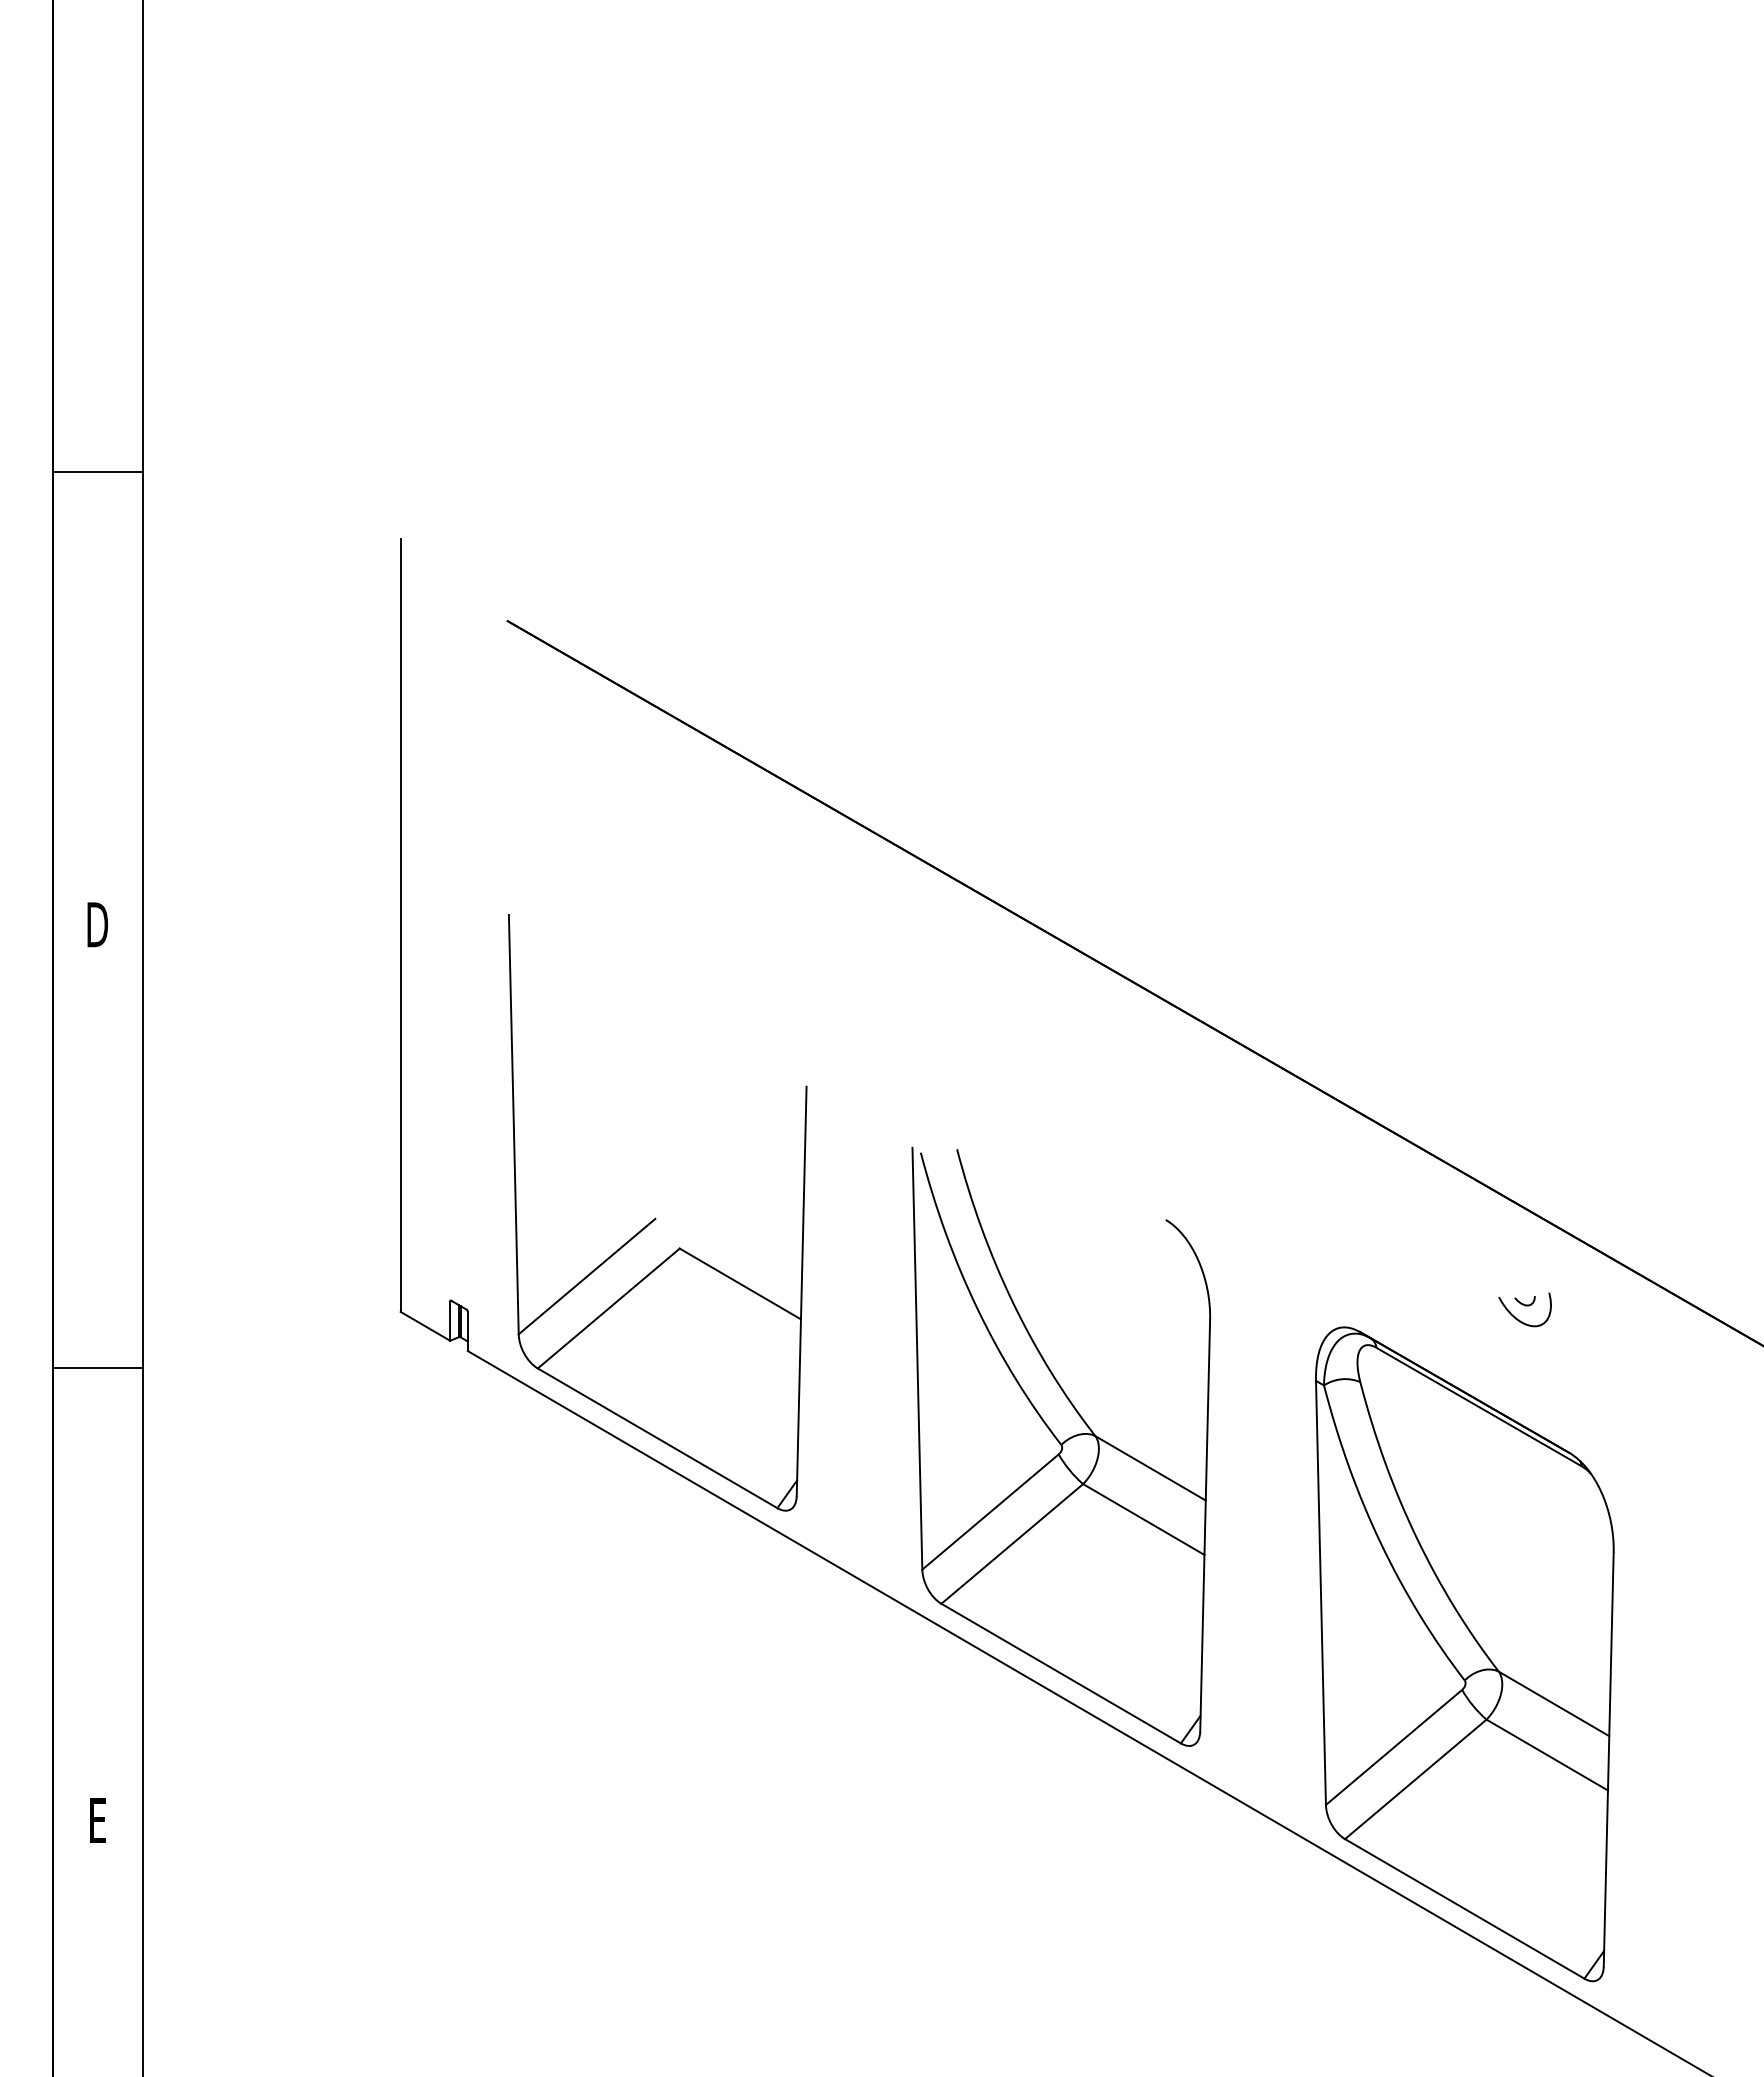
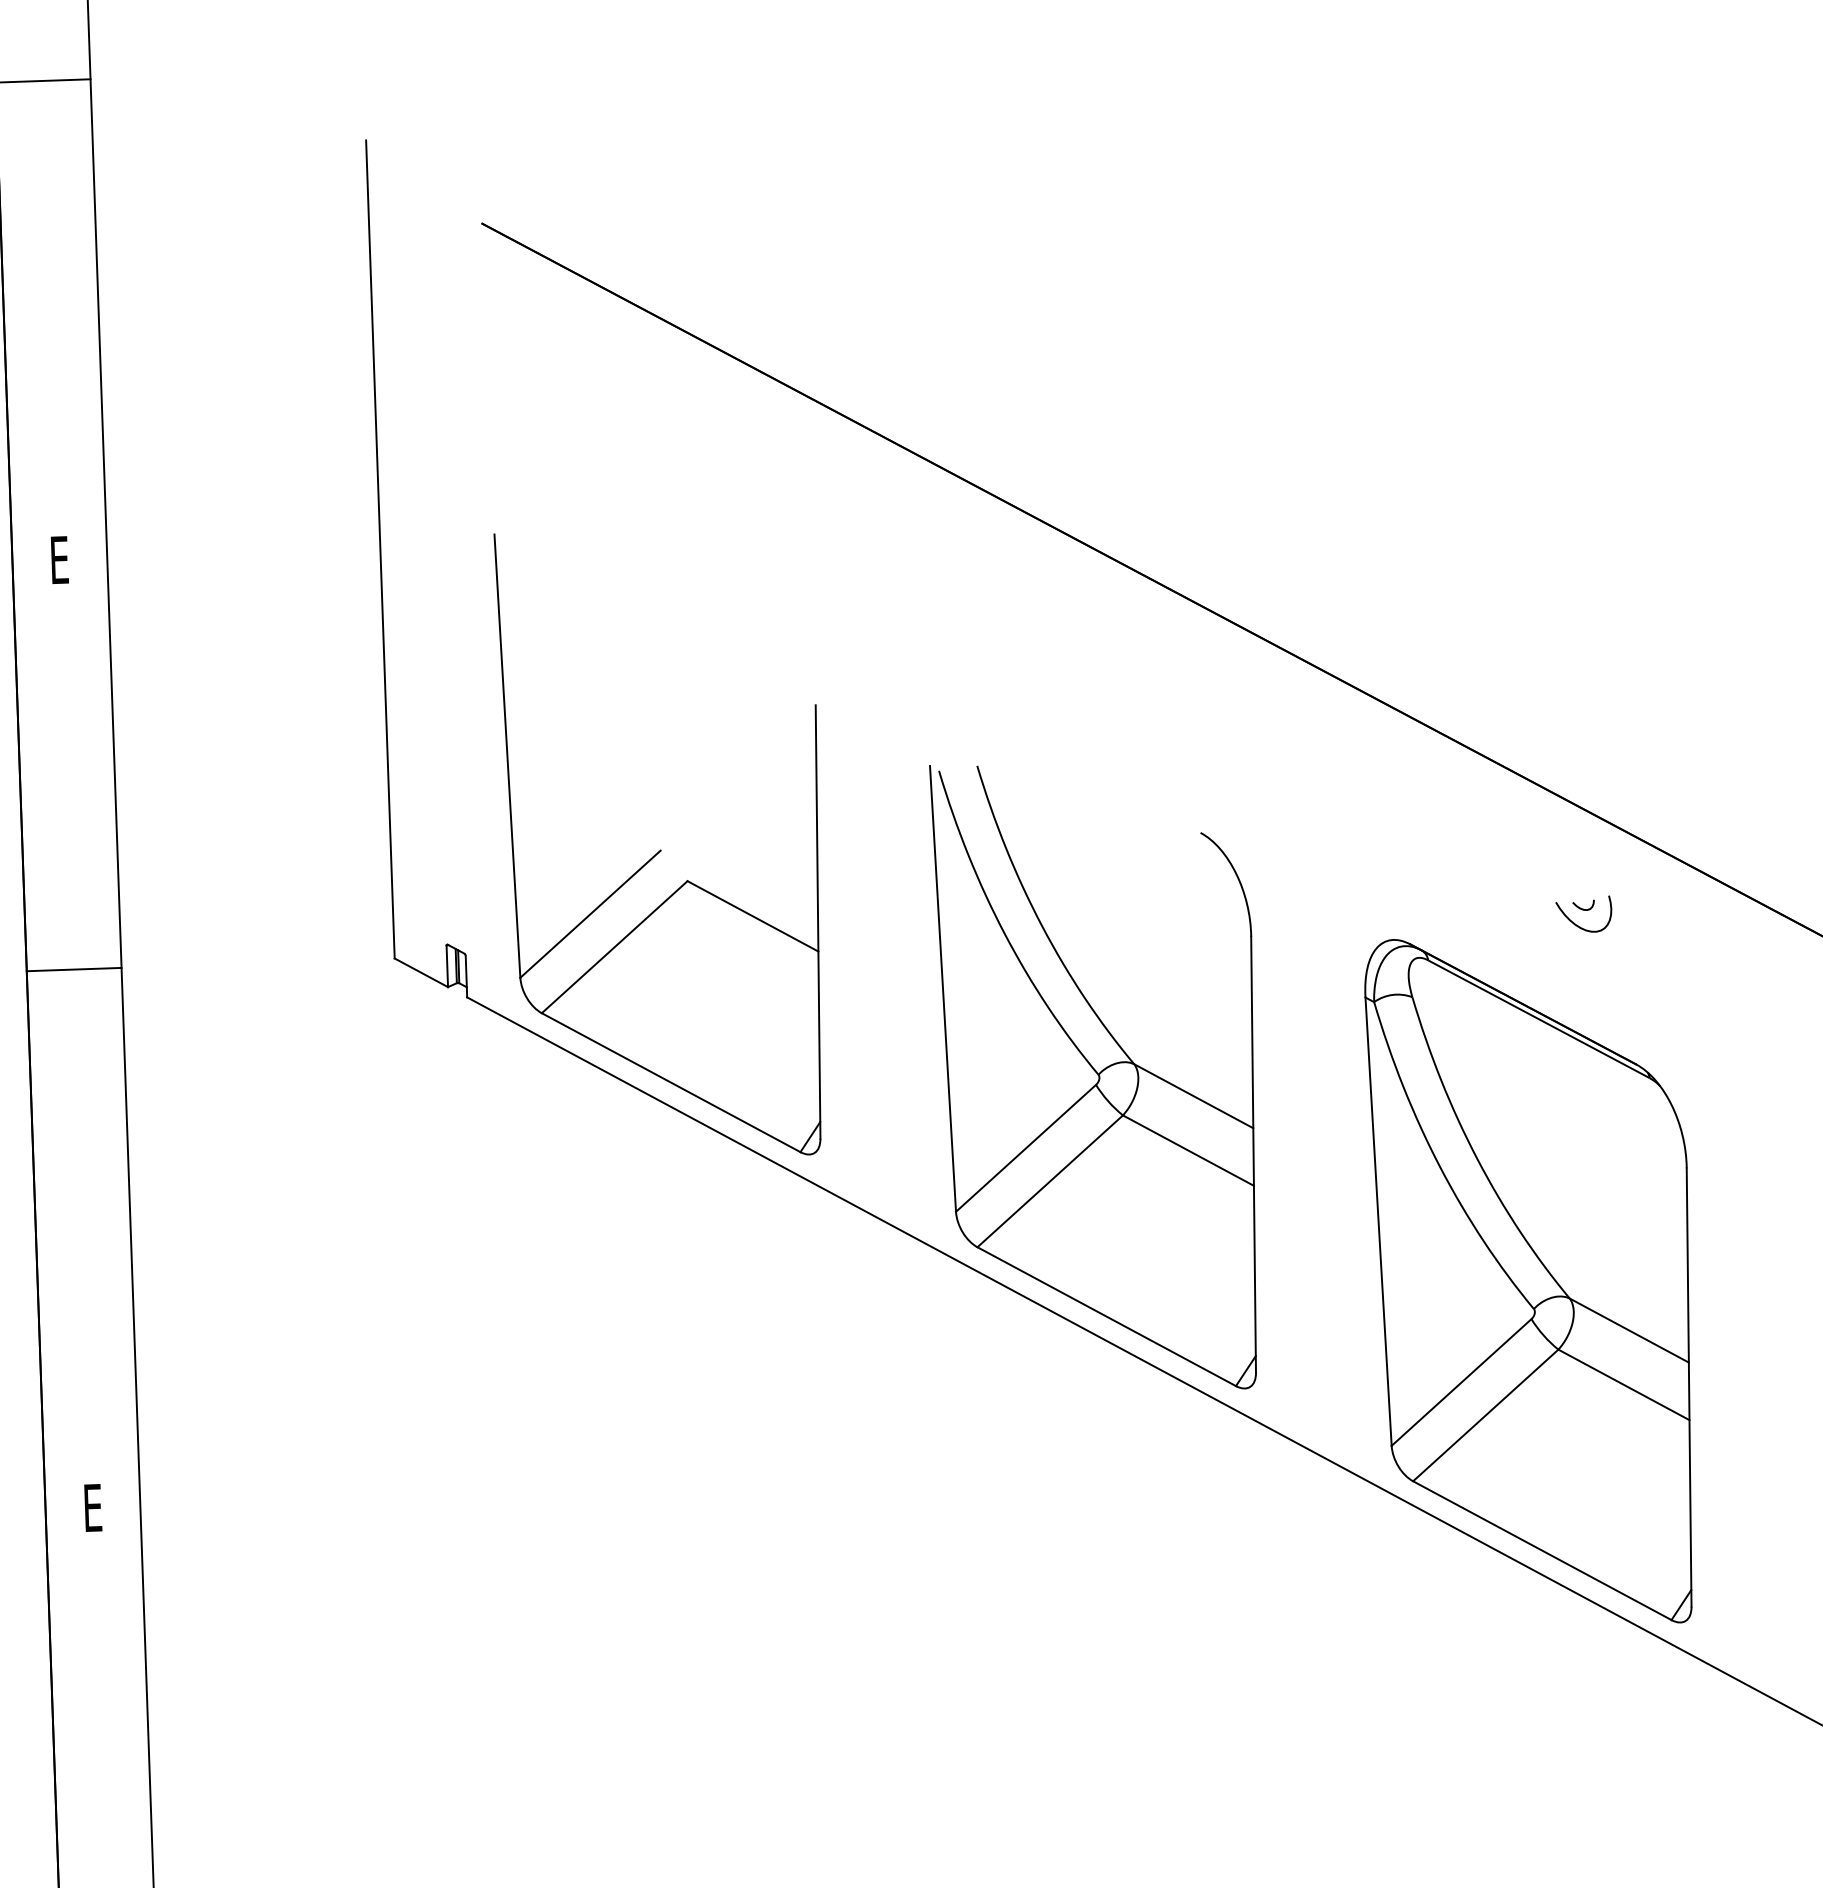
text: (97, 924) -> (59, 559), D -> E
line: (97, 1367) -> (73, 969), moved

